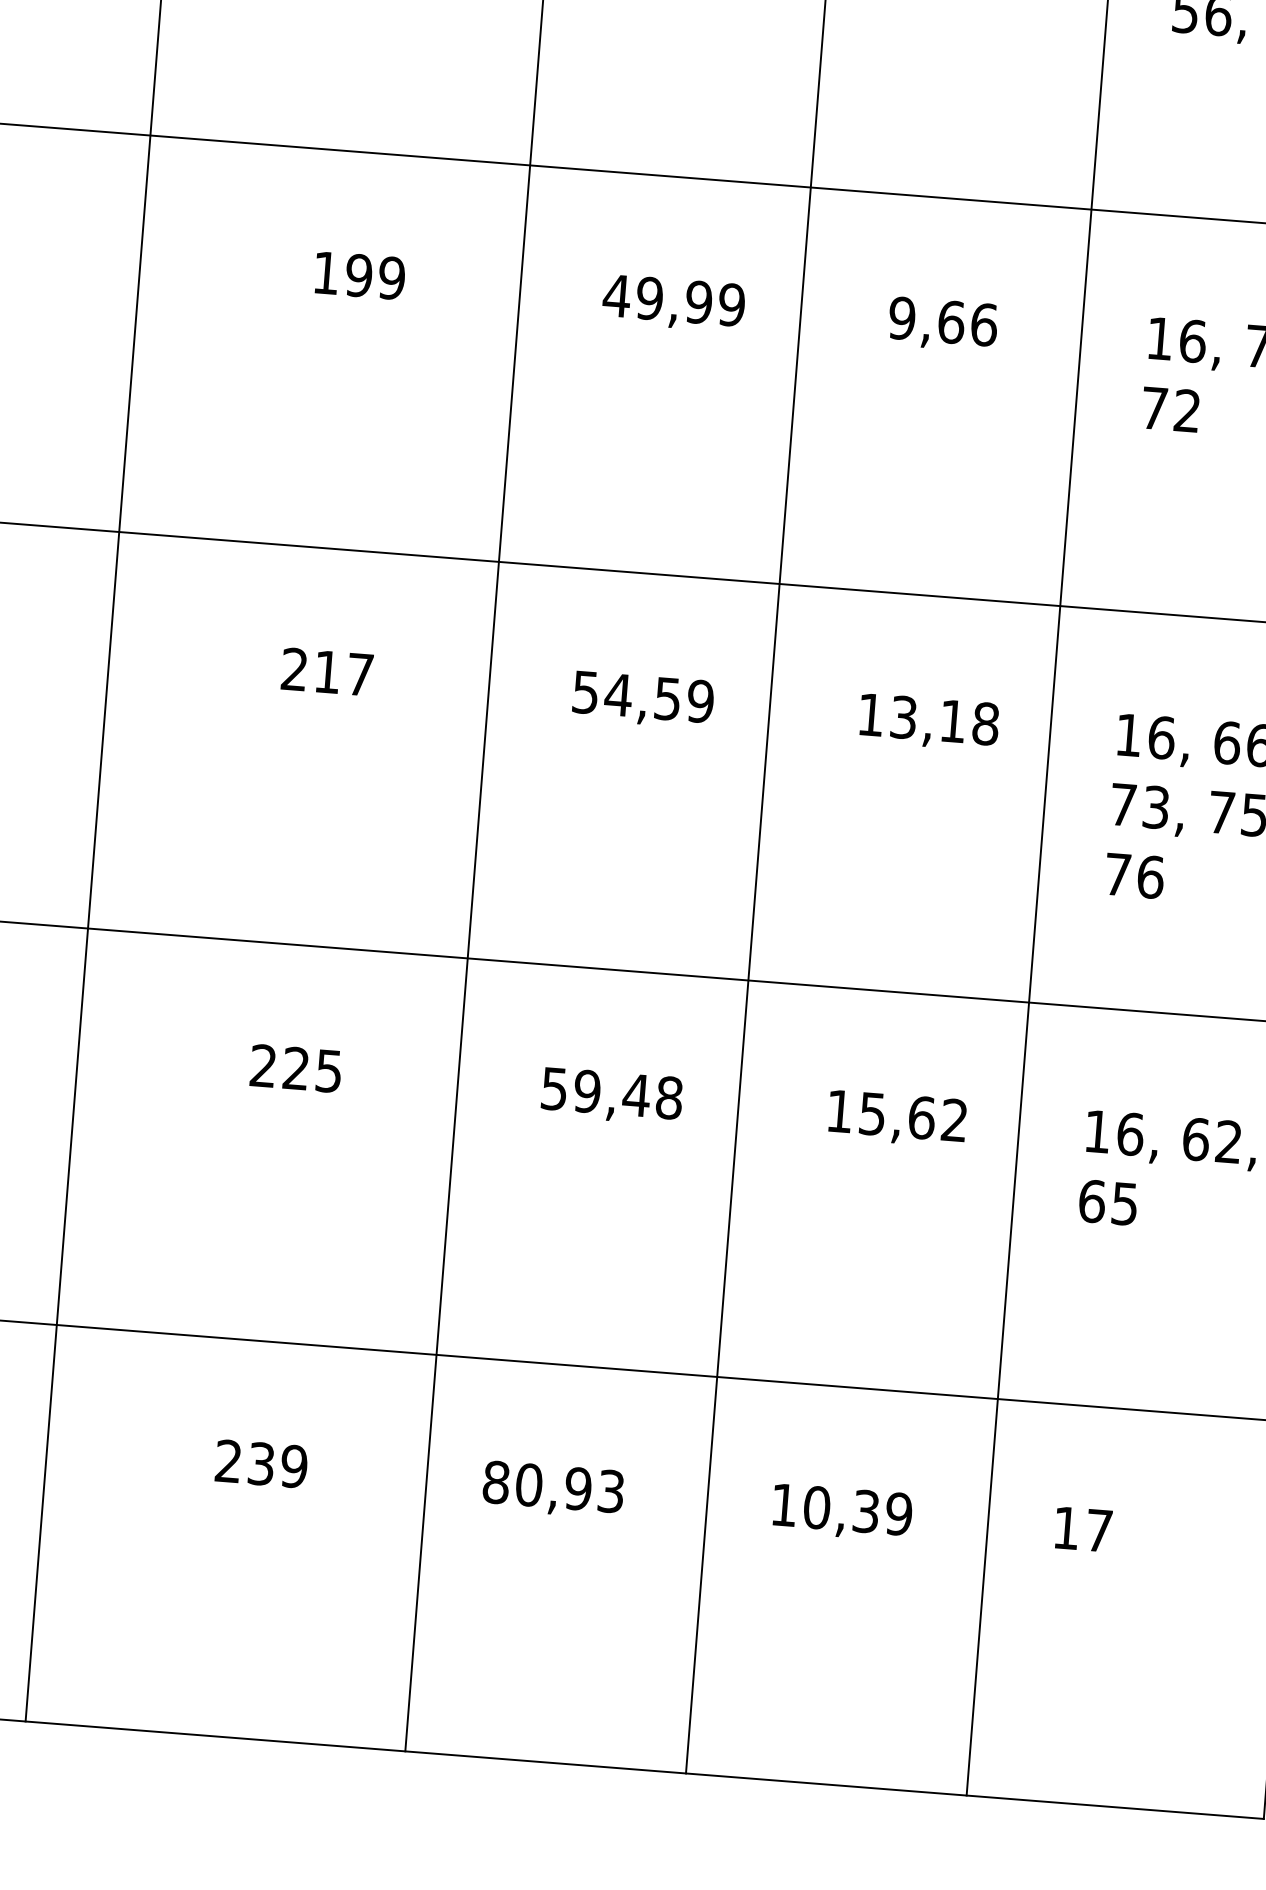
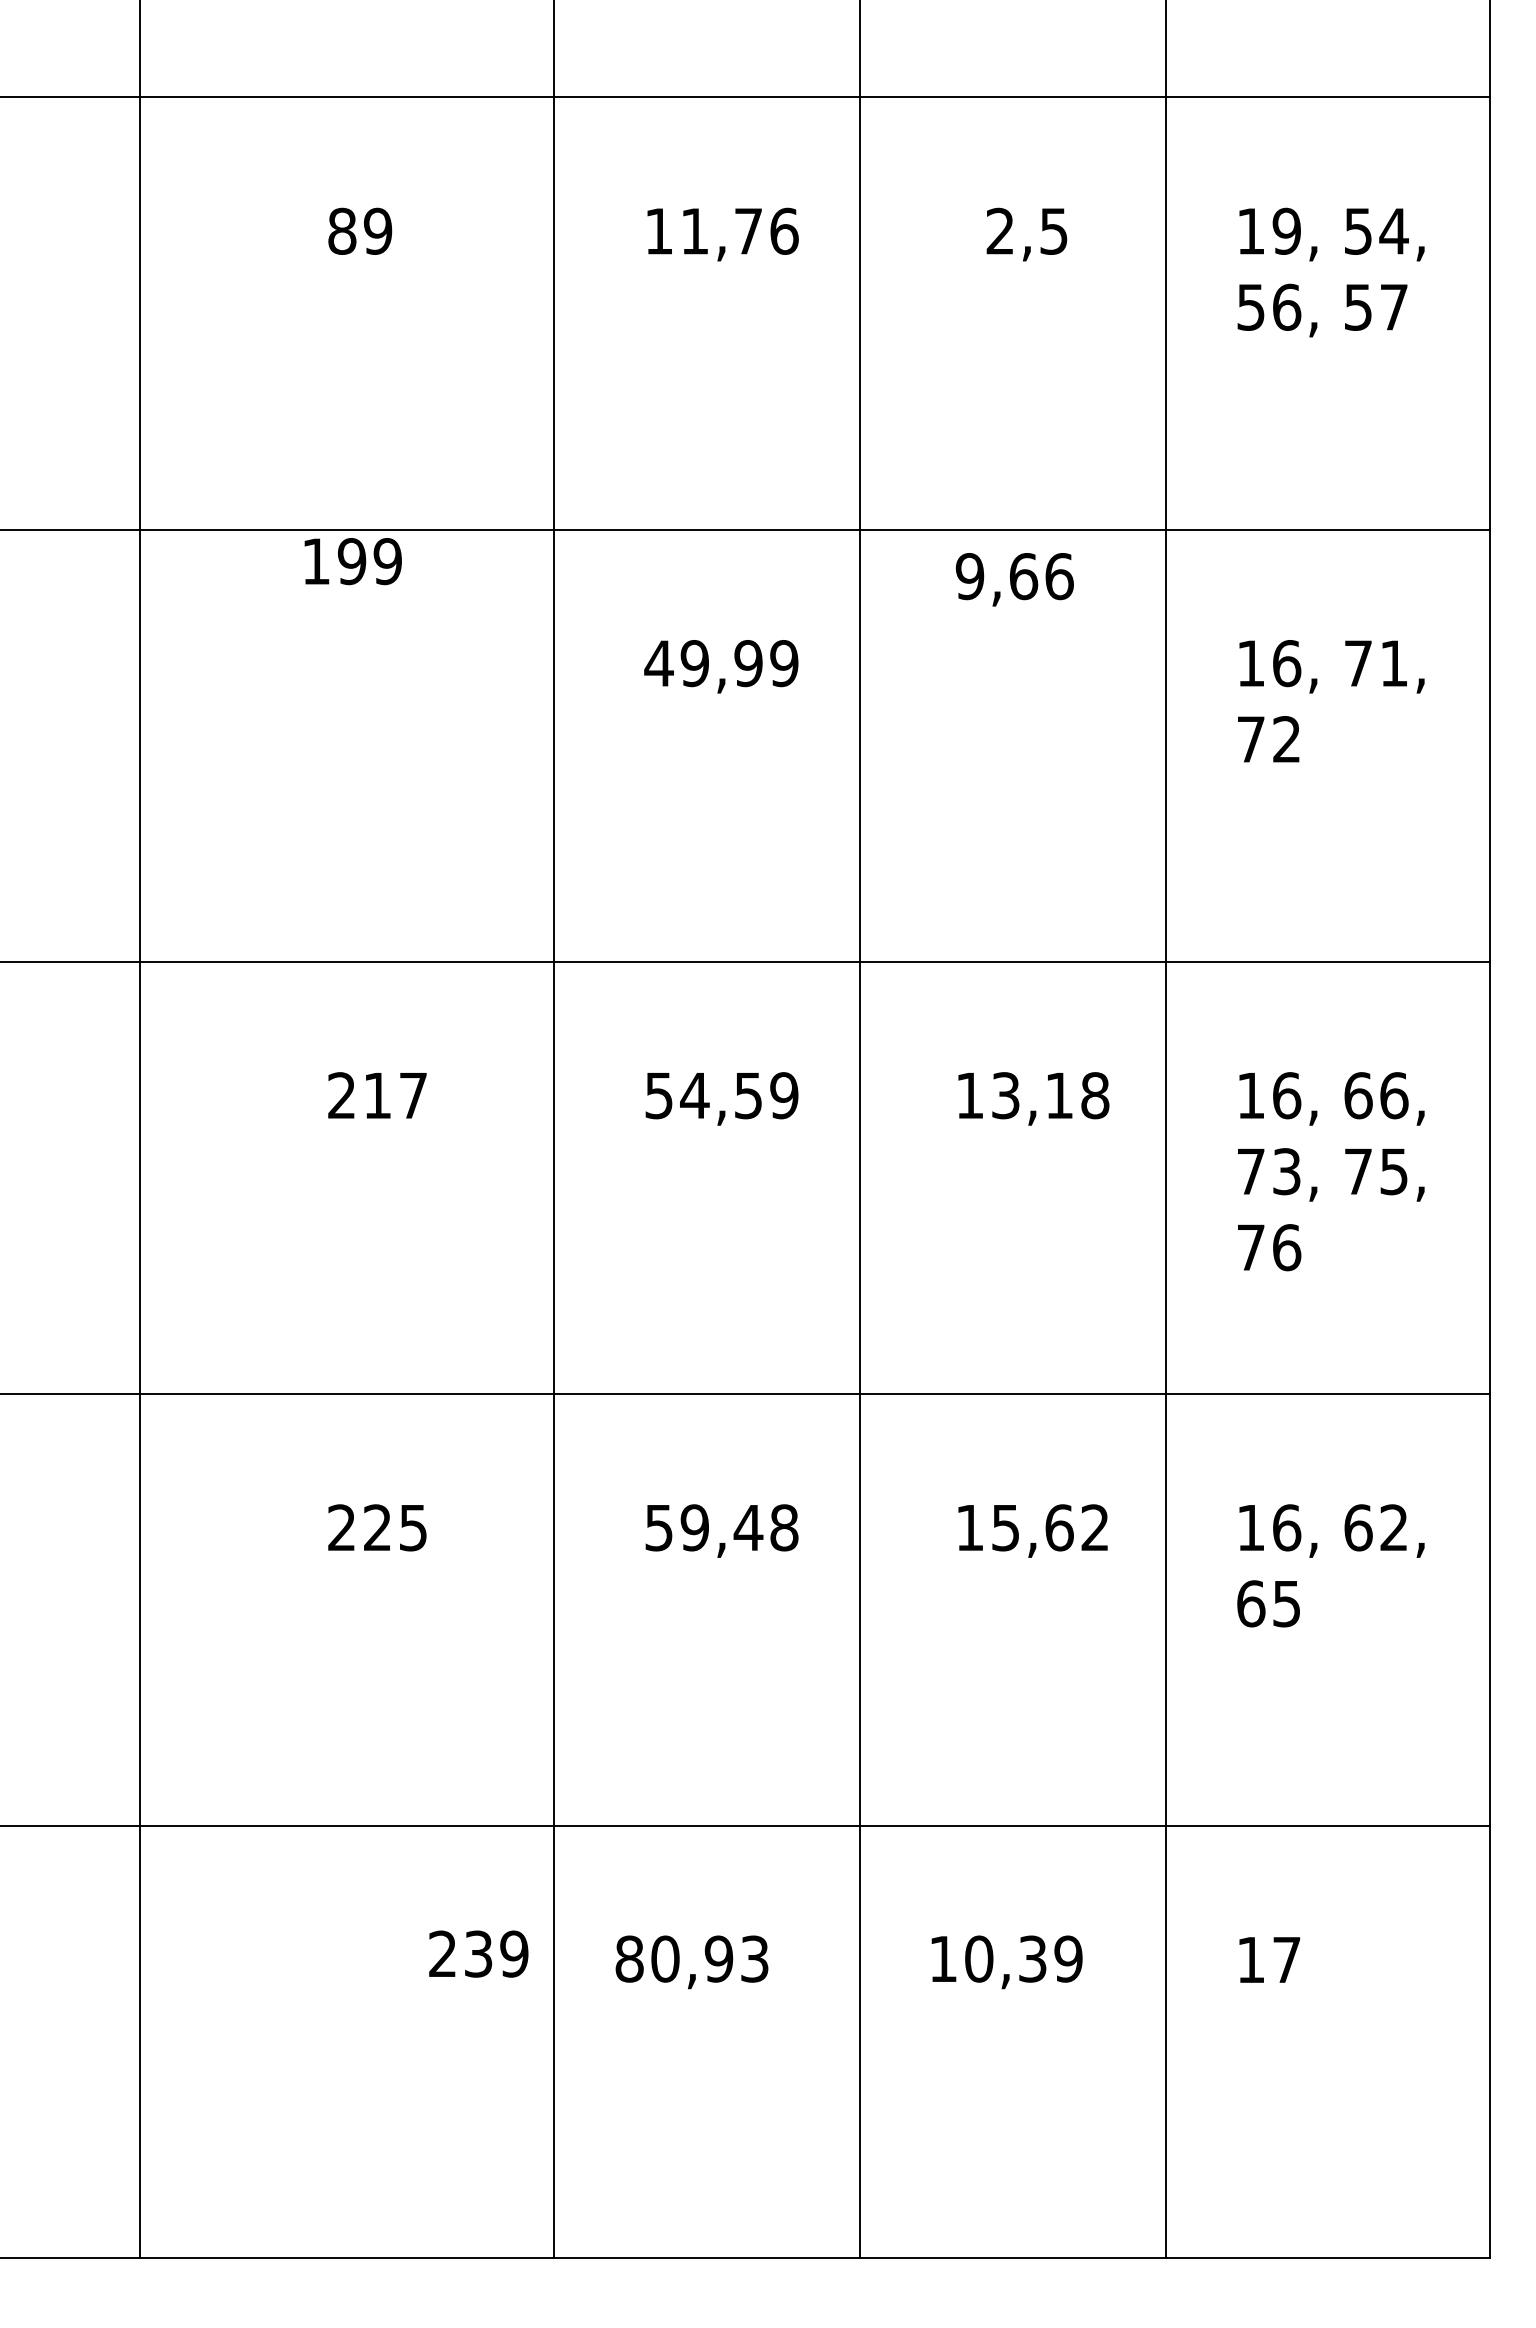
text: (359, 275) -> (352, 561), moved
text: (942, 324) -> (1014, 579), moved
text: (261, 1463) -> (478, 1953), moved

